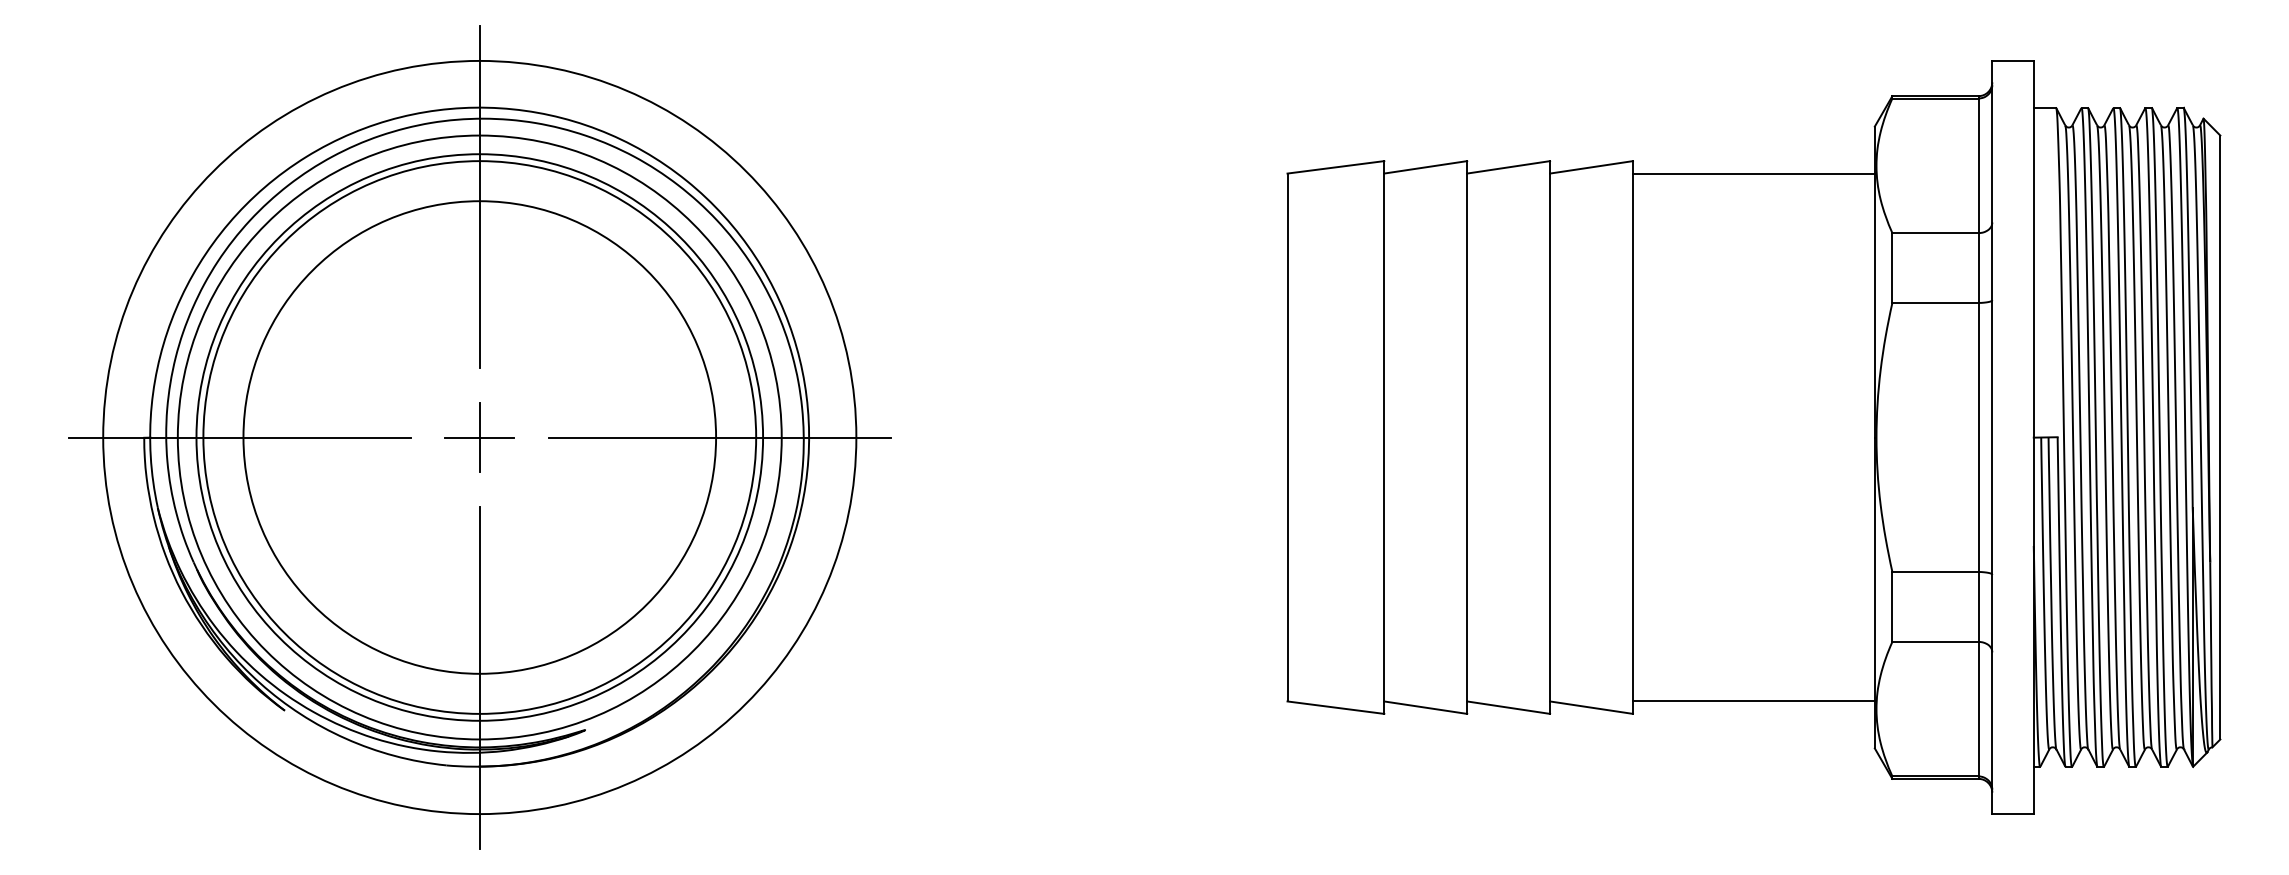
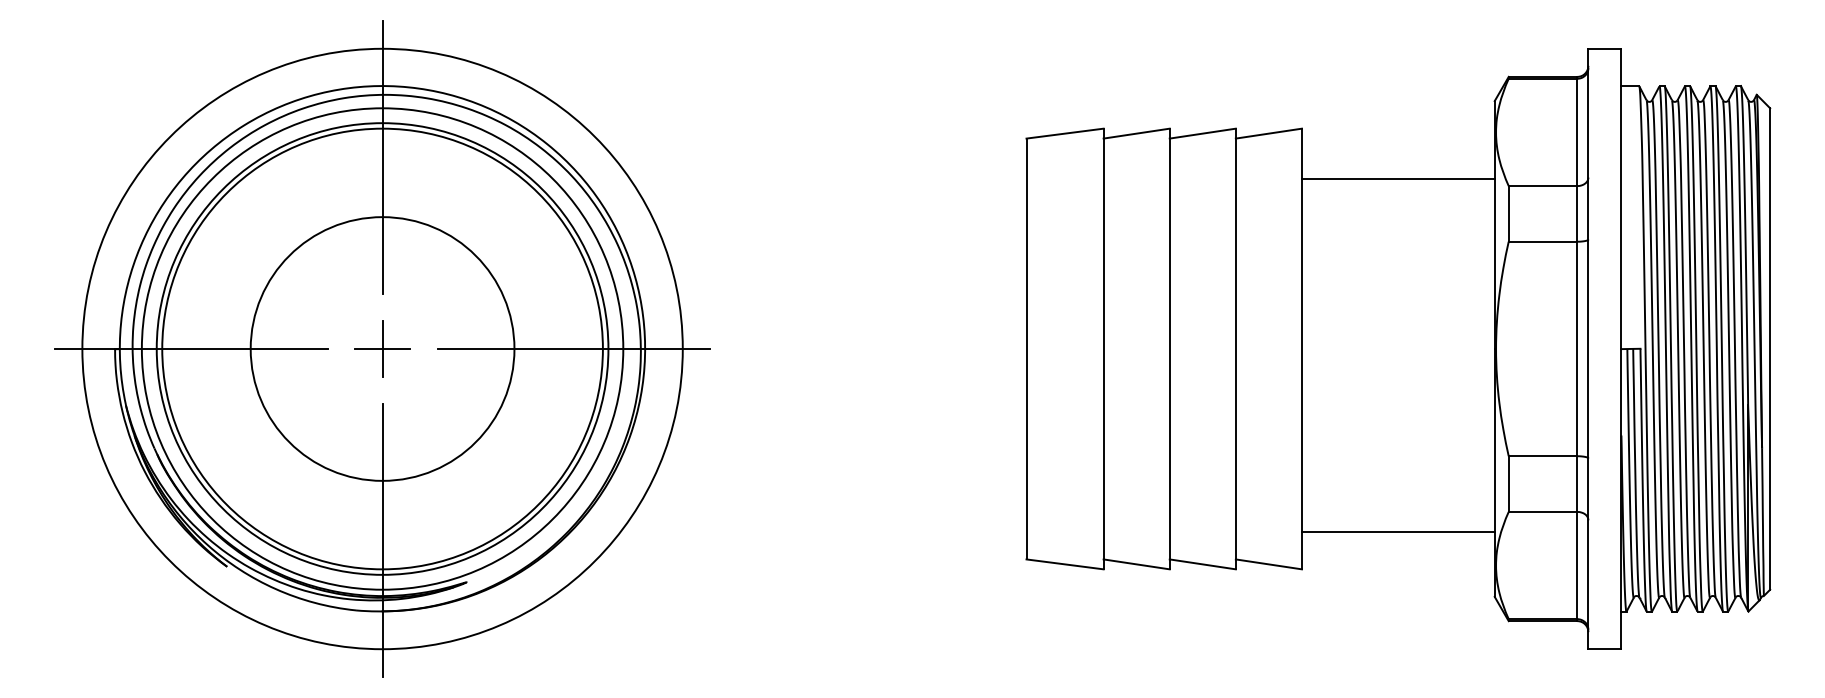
line: (1753, 173) -> (1397, 179), moved
circle: (479, 437) -> (382, 349), size x0.7
line: (1753, 701) -> (1397, 531), moved

